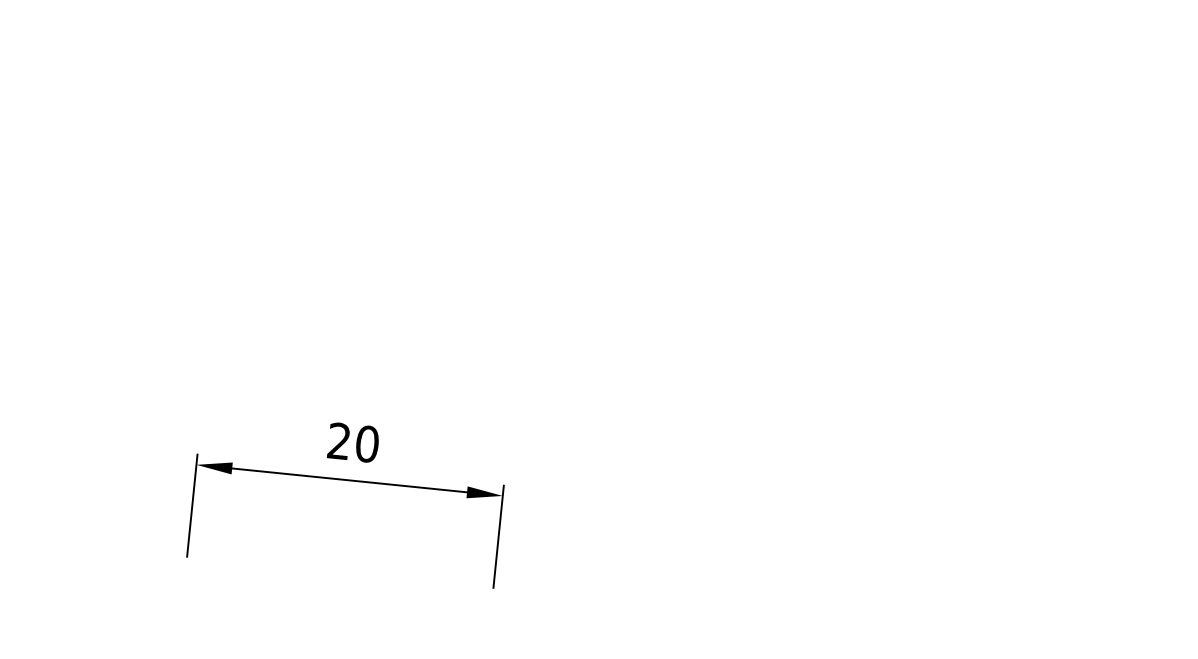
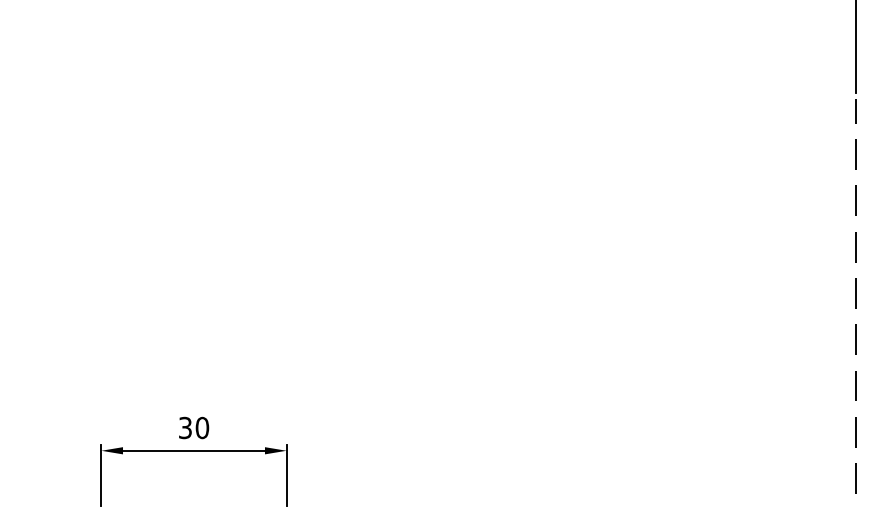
text: (339, 442) -> (185, 428), 20 -> 30

